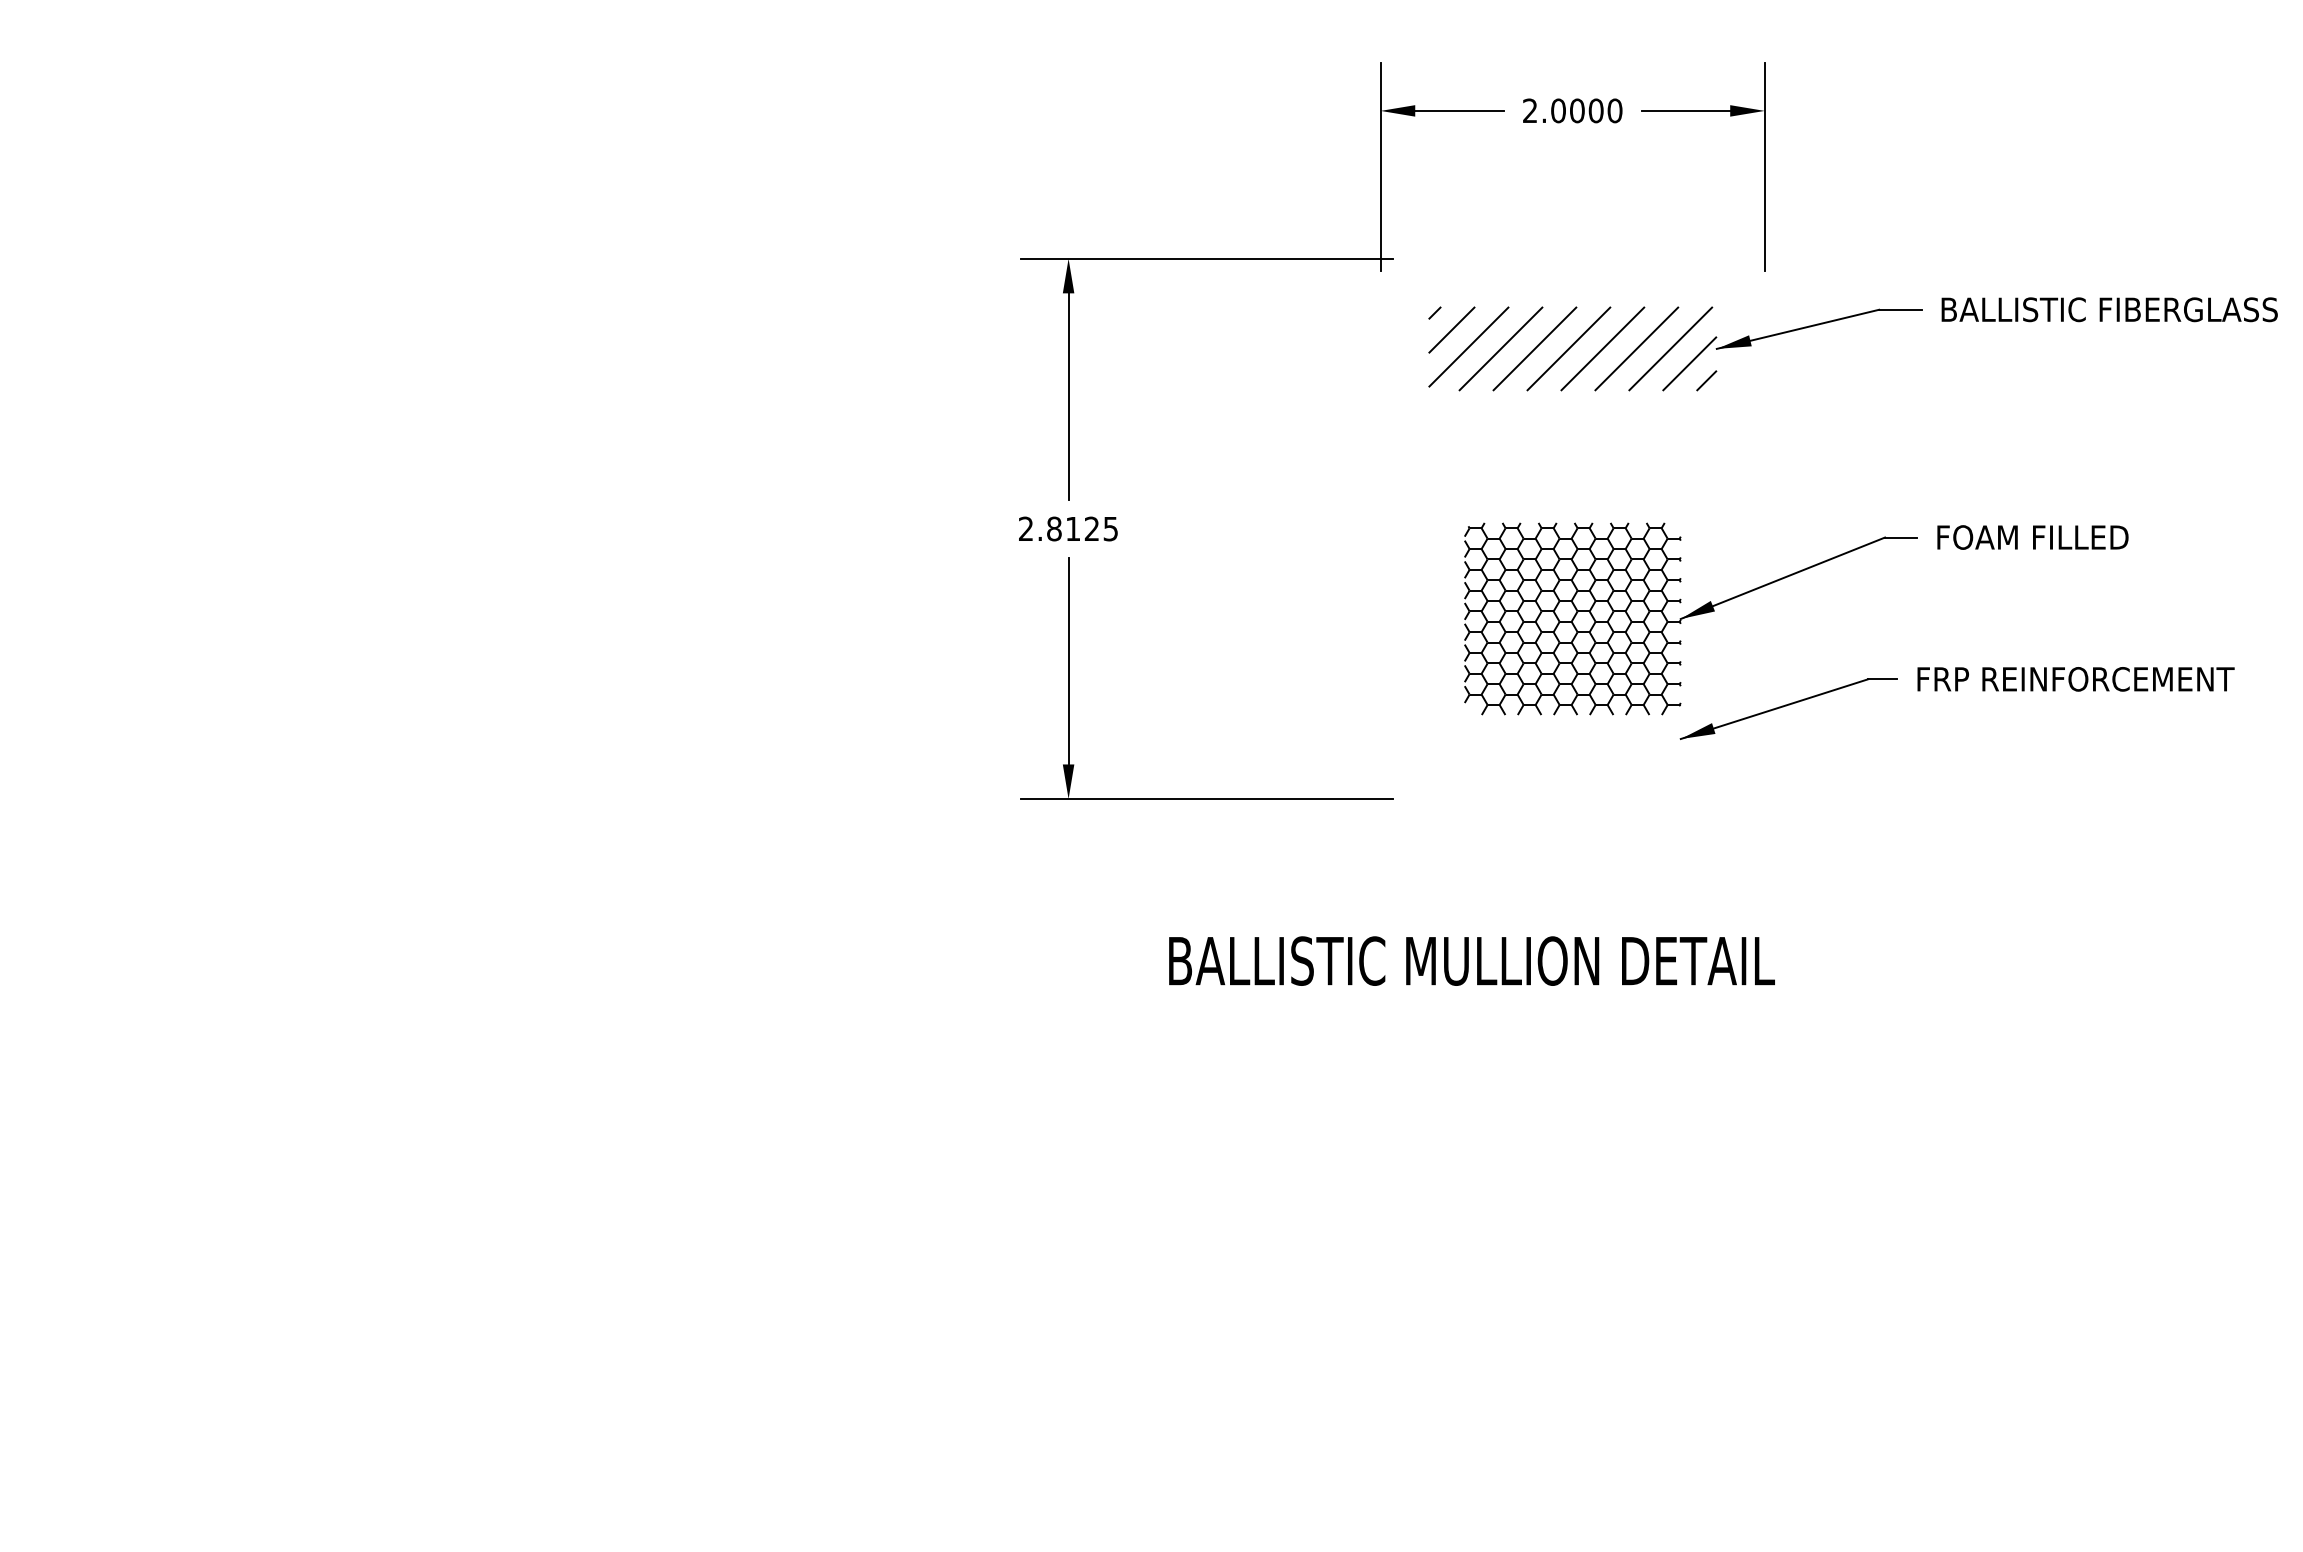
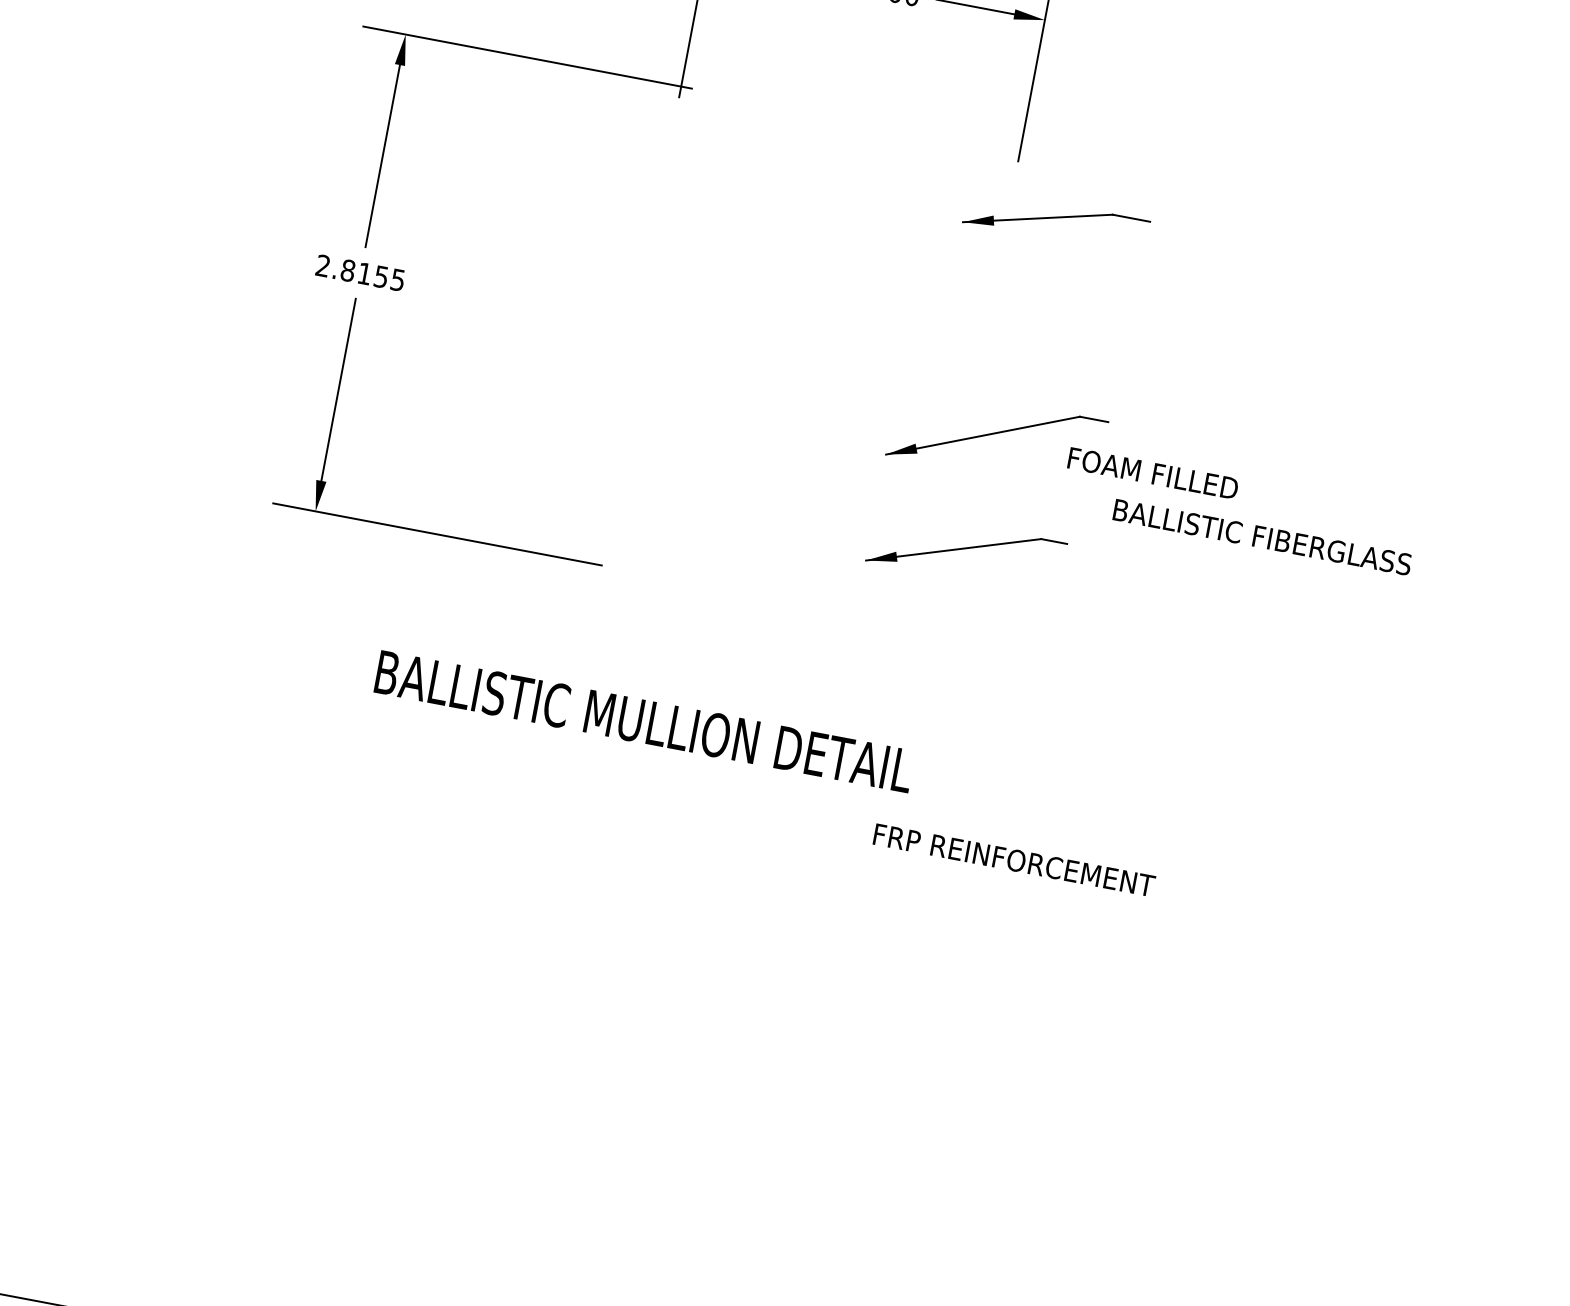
text: (2109, 309) -> (1262, 537), moved
hatch: (1572, 348) -> (835, 197), removed
text: (1091, 528) -> (380, 276), 2.8125 -> 2.8155
text: (2032, 537) -> (1152, 473), moved
hatch: (1572, 618) -> (790, 436), removed
text: (2075, 679) -> (1013, 860), moved

